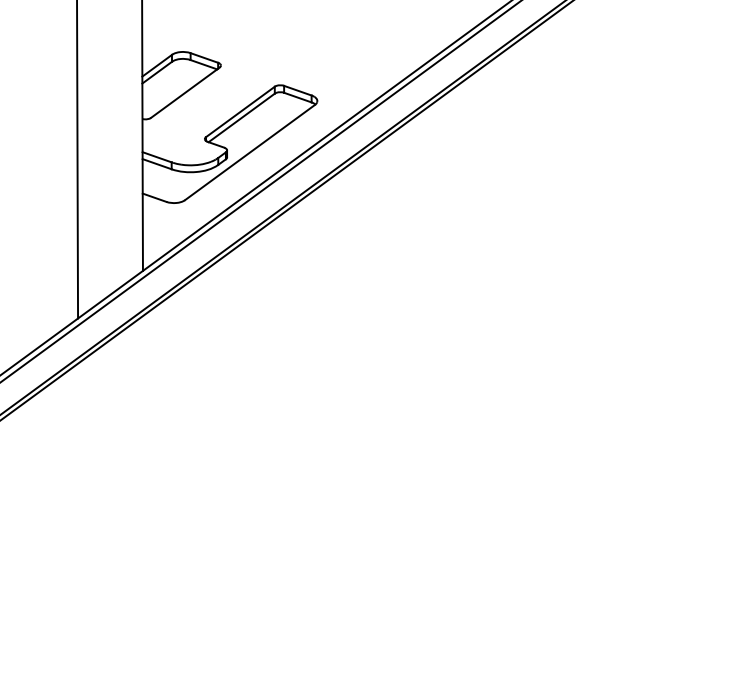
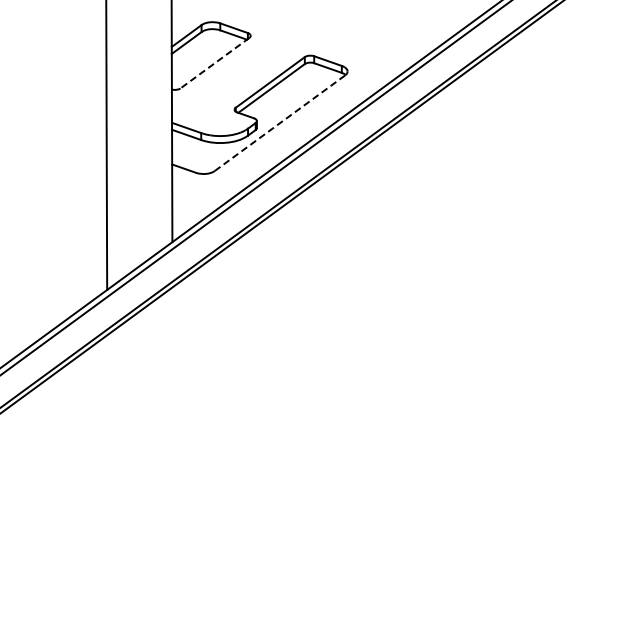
line: (185, 92) -> (215, 62), solid -> dashed
line: (250, 152) -> (280, 123), solid -> dashed

